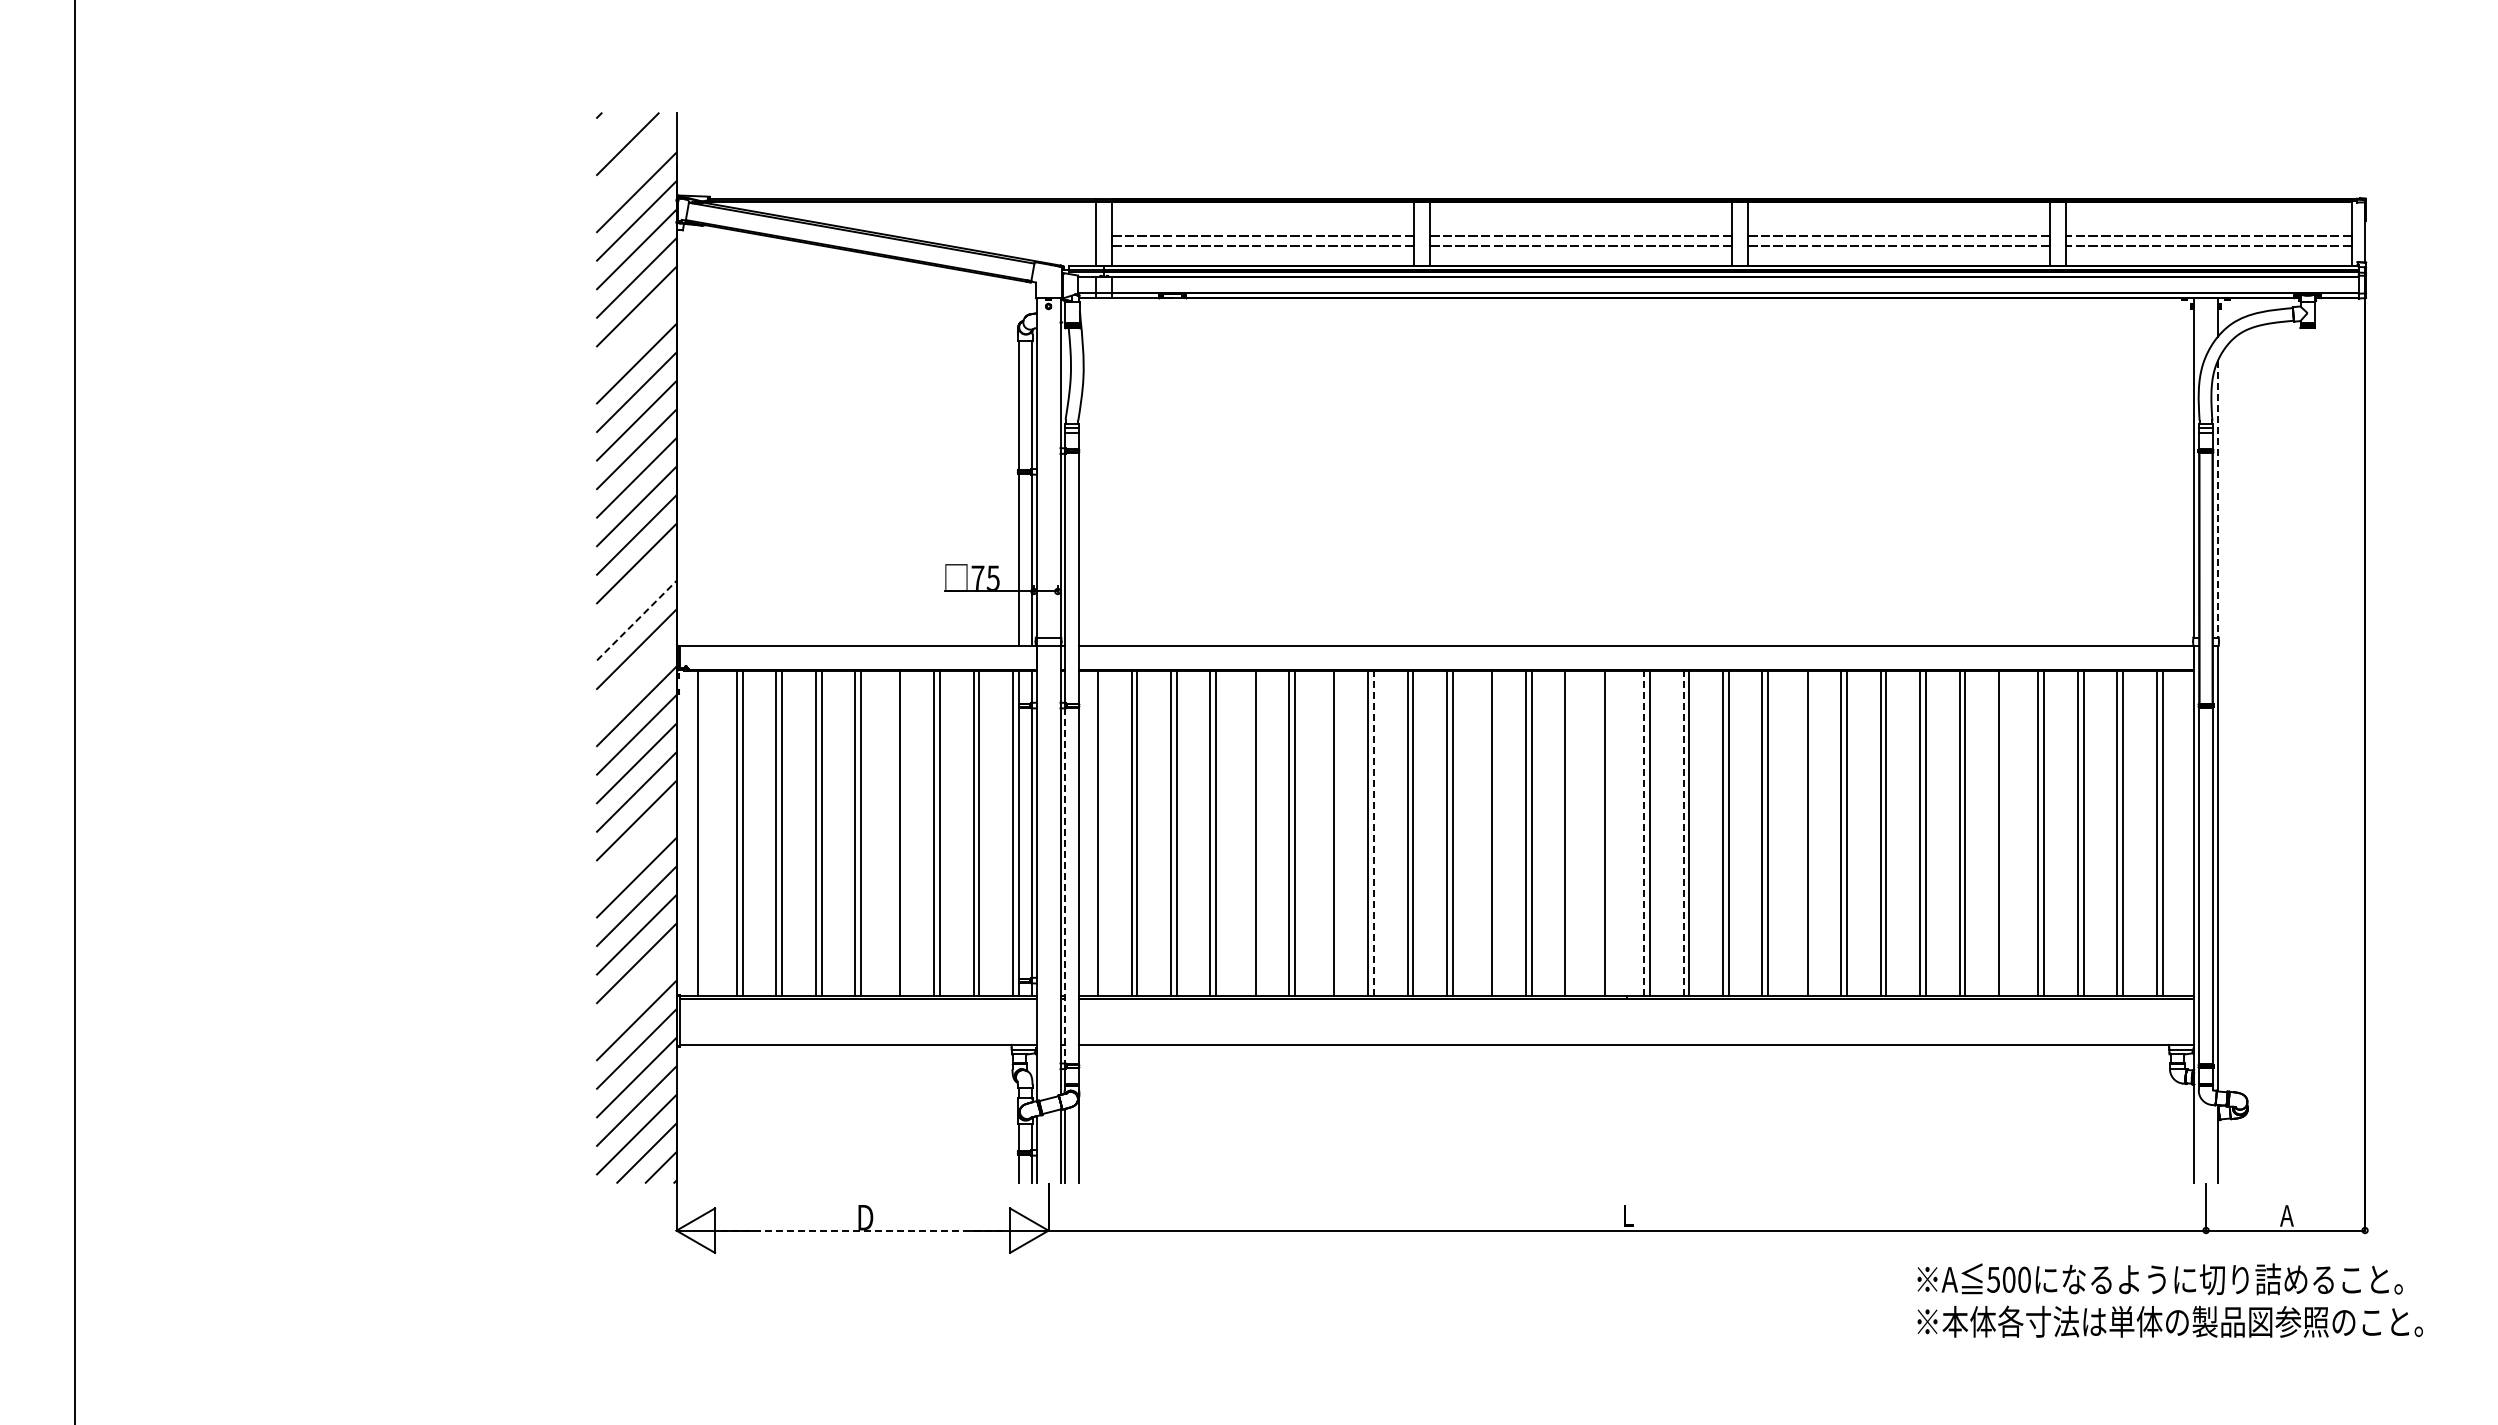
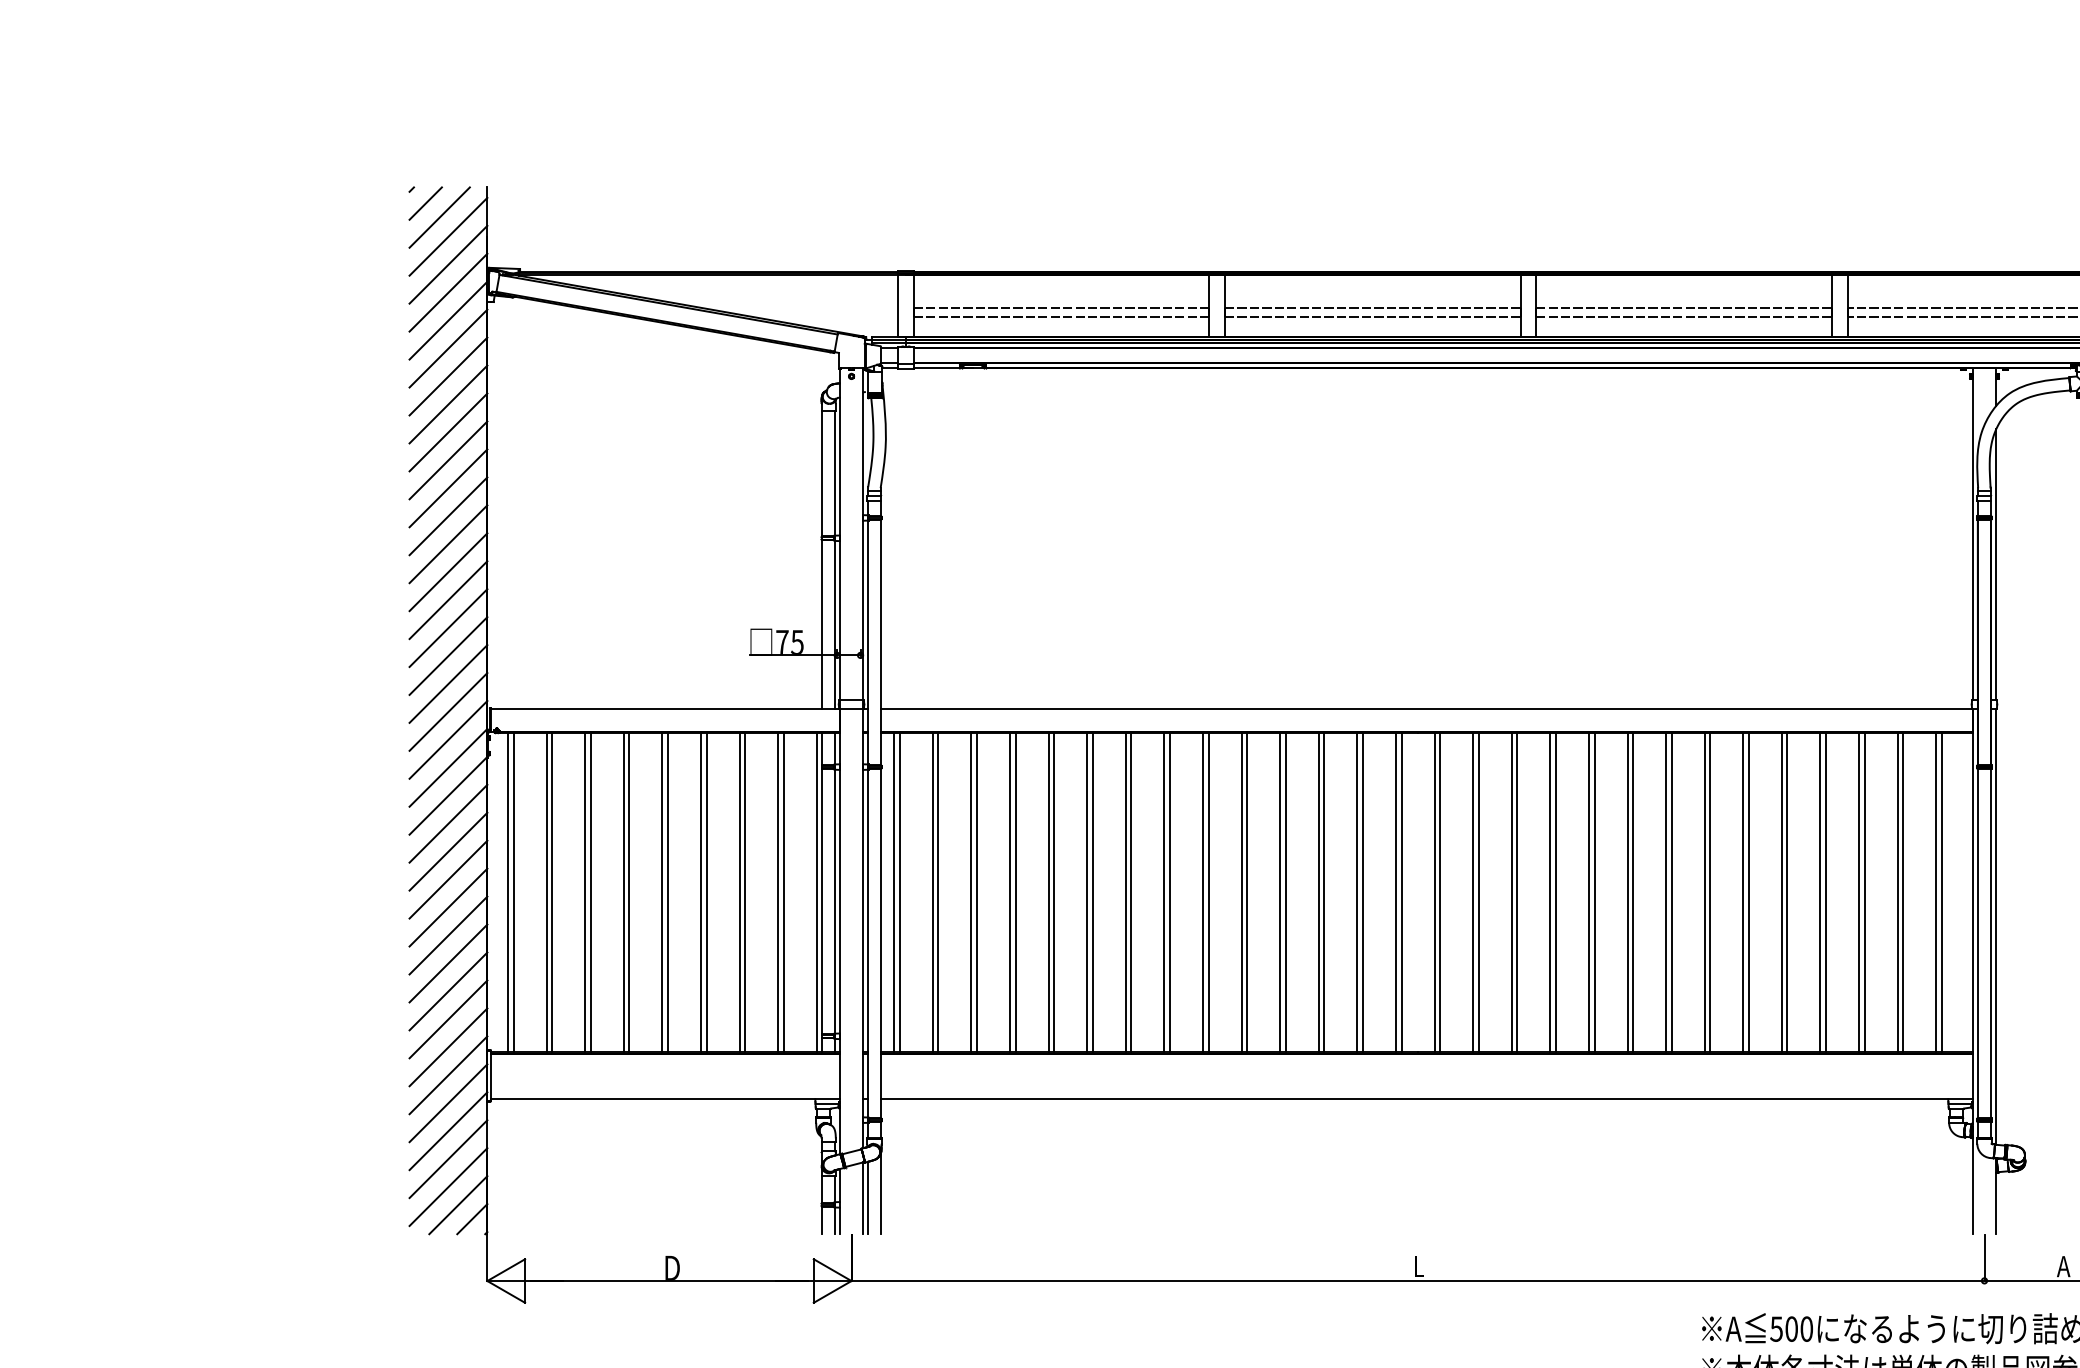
line: (613, 129) -> (425, 203), added
line: (636, 163) -> (448, 236), added
line: (636, 334) -> (448, 403), added
line: (2217, 499) -> (1995, 565), dashed -> solid
line: (636, 591) -> (448, 655), added
line: (637, 620) -> (449, 683), dashed -> solid
line: (636, 677) -> (448, 739), added
line: (703, 833) -> (513, 892), added
line: (894, 833) -> (700, 892), added
line: (1092, 833) -> (894, 892), added
line: (1249, 833) -> (1048, 892), added
line: (1328, 833) -> (1125, 892), added
line: (1373, 833) -> (1169, 892), dashed -> solid
line: (1486, 833) -> (1280, 892), added
line: (1571, 833) -> (1363, 892), added
line: (1610, 833) -> (1401, 892), added
line: (1644, 833) -> (1434, 892), dashed -> solid
line: (1683, 833) -> (1473, 892), dashed -> solid
line: (1801, 833) -> (1588, 892), added
line: (2004, 833) -> (1787, 892), added
line: (636, 848) -> (448, 906), added
line: (1065, 885) -> (868, 943), dashed -> solid
line: (636, 991) -> (448, 1046), added
line: (862, 1230) -> (669, 1280), dashed -> solid

